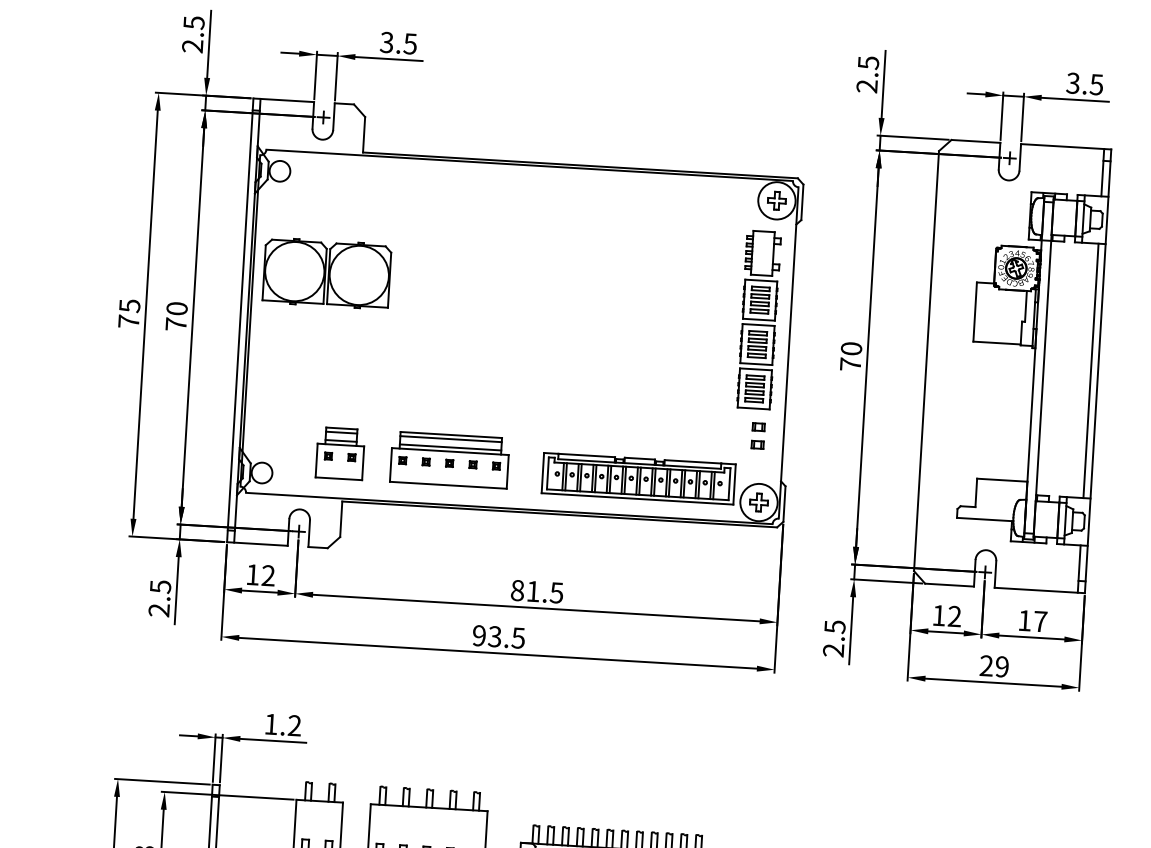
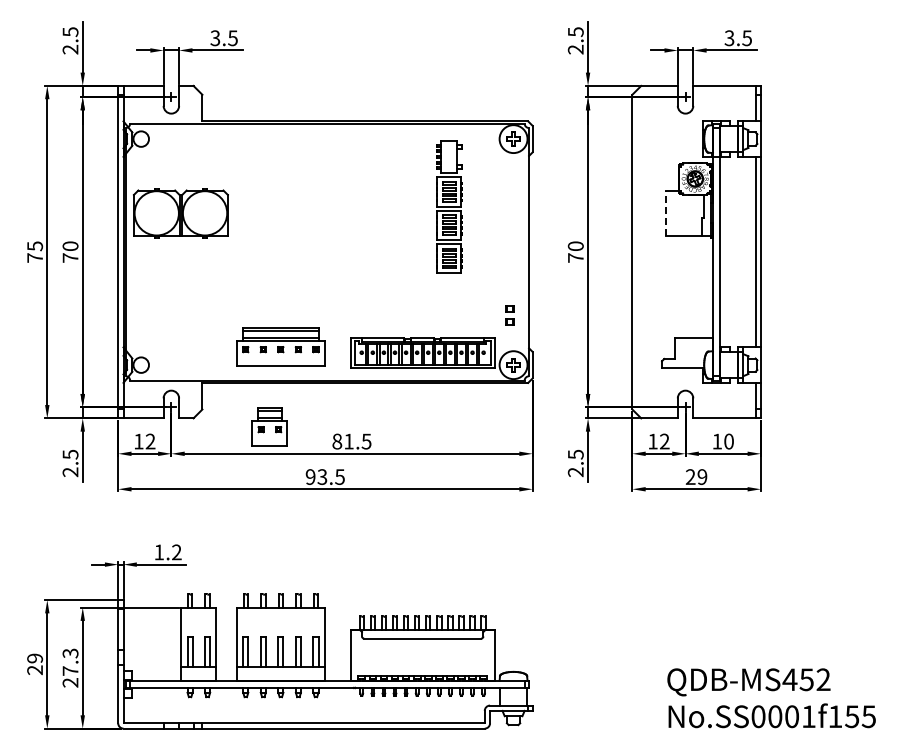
line: (975, 310) -> (666, 212), solid -> dashed
part: (759, 319) -> (449, 206), moved
part: (339, 452) -> (269, 426), moved
text: (1039, 621) -> (728, 441), 17 -> 10

